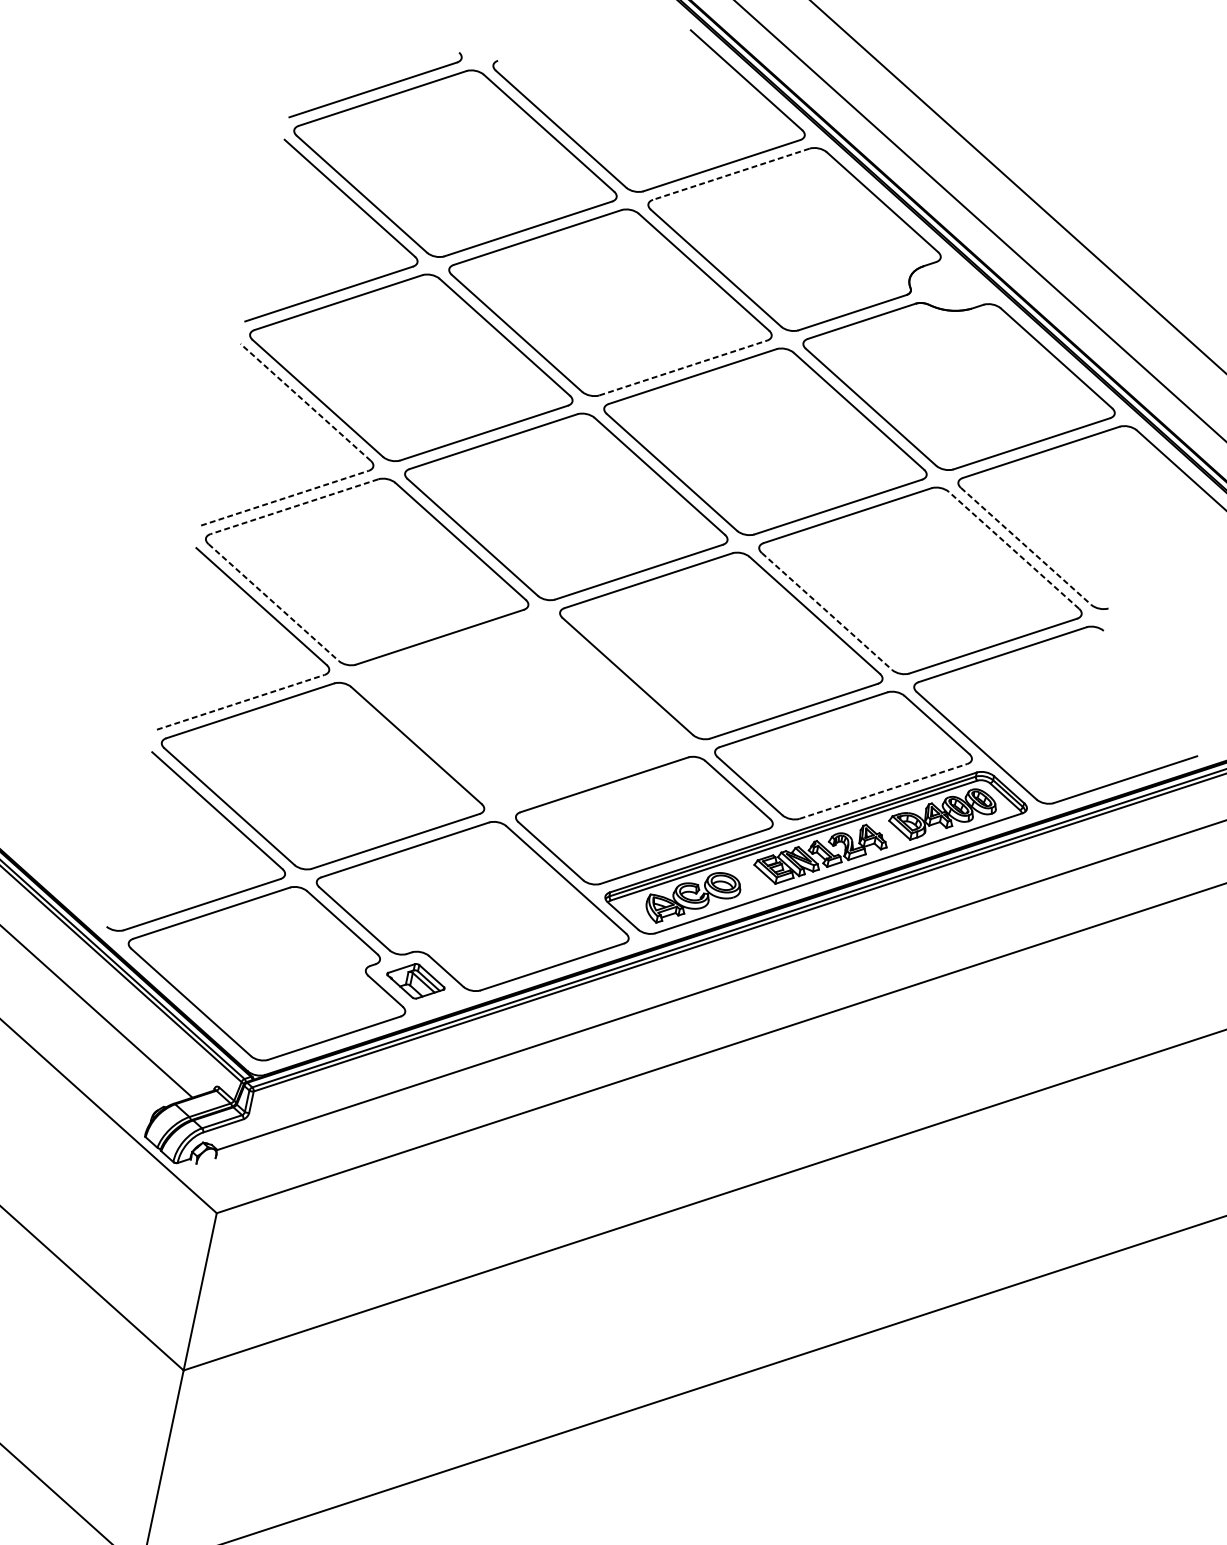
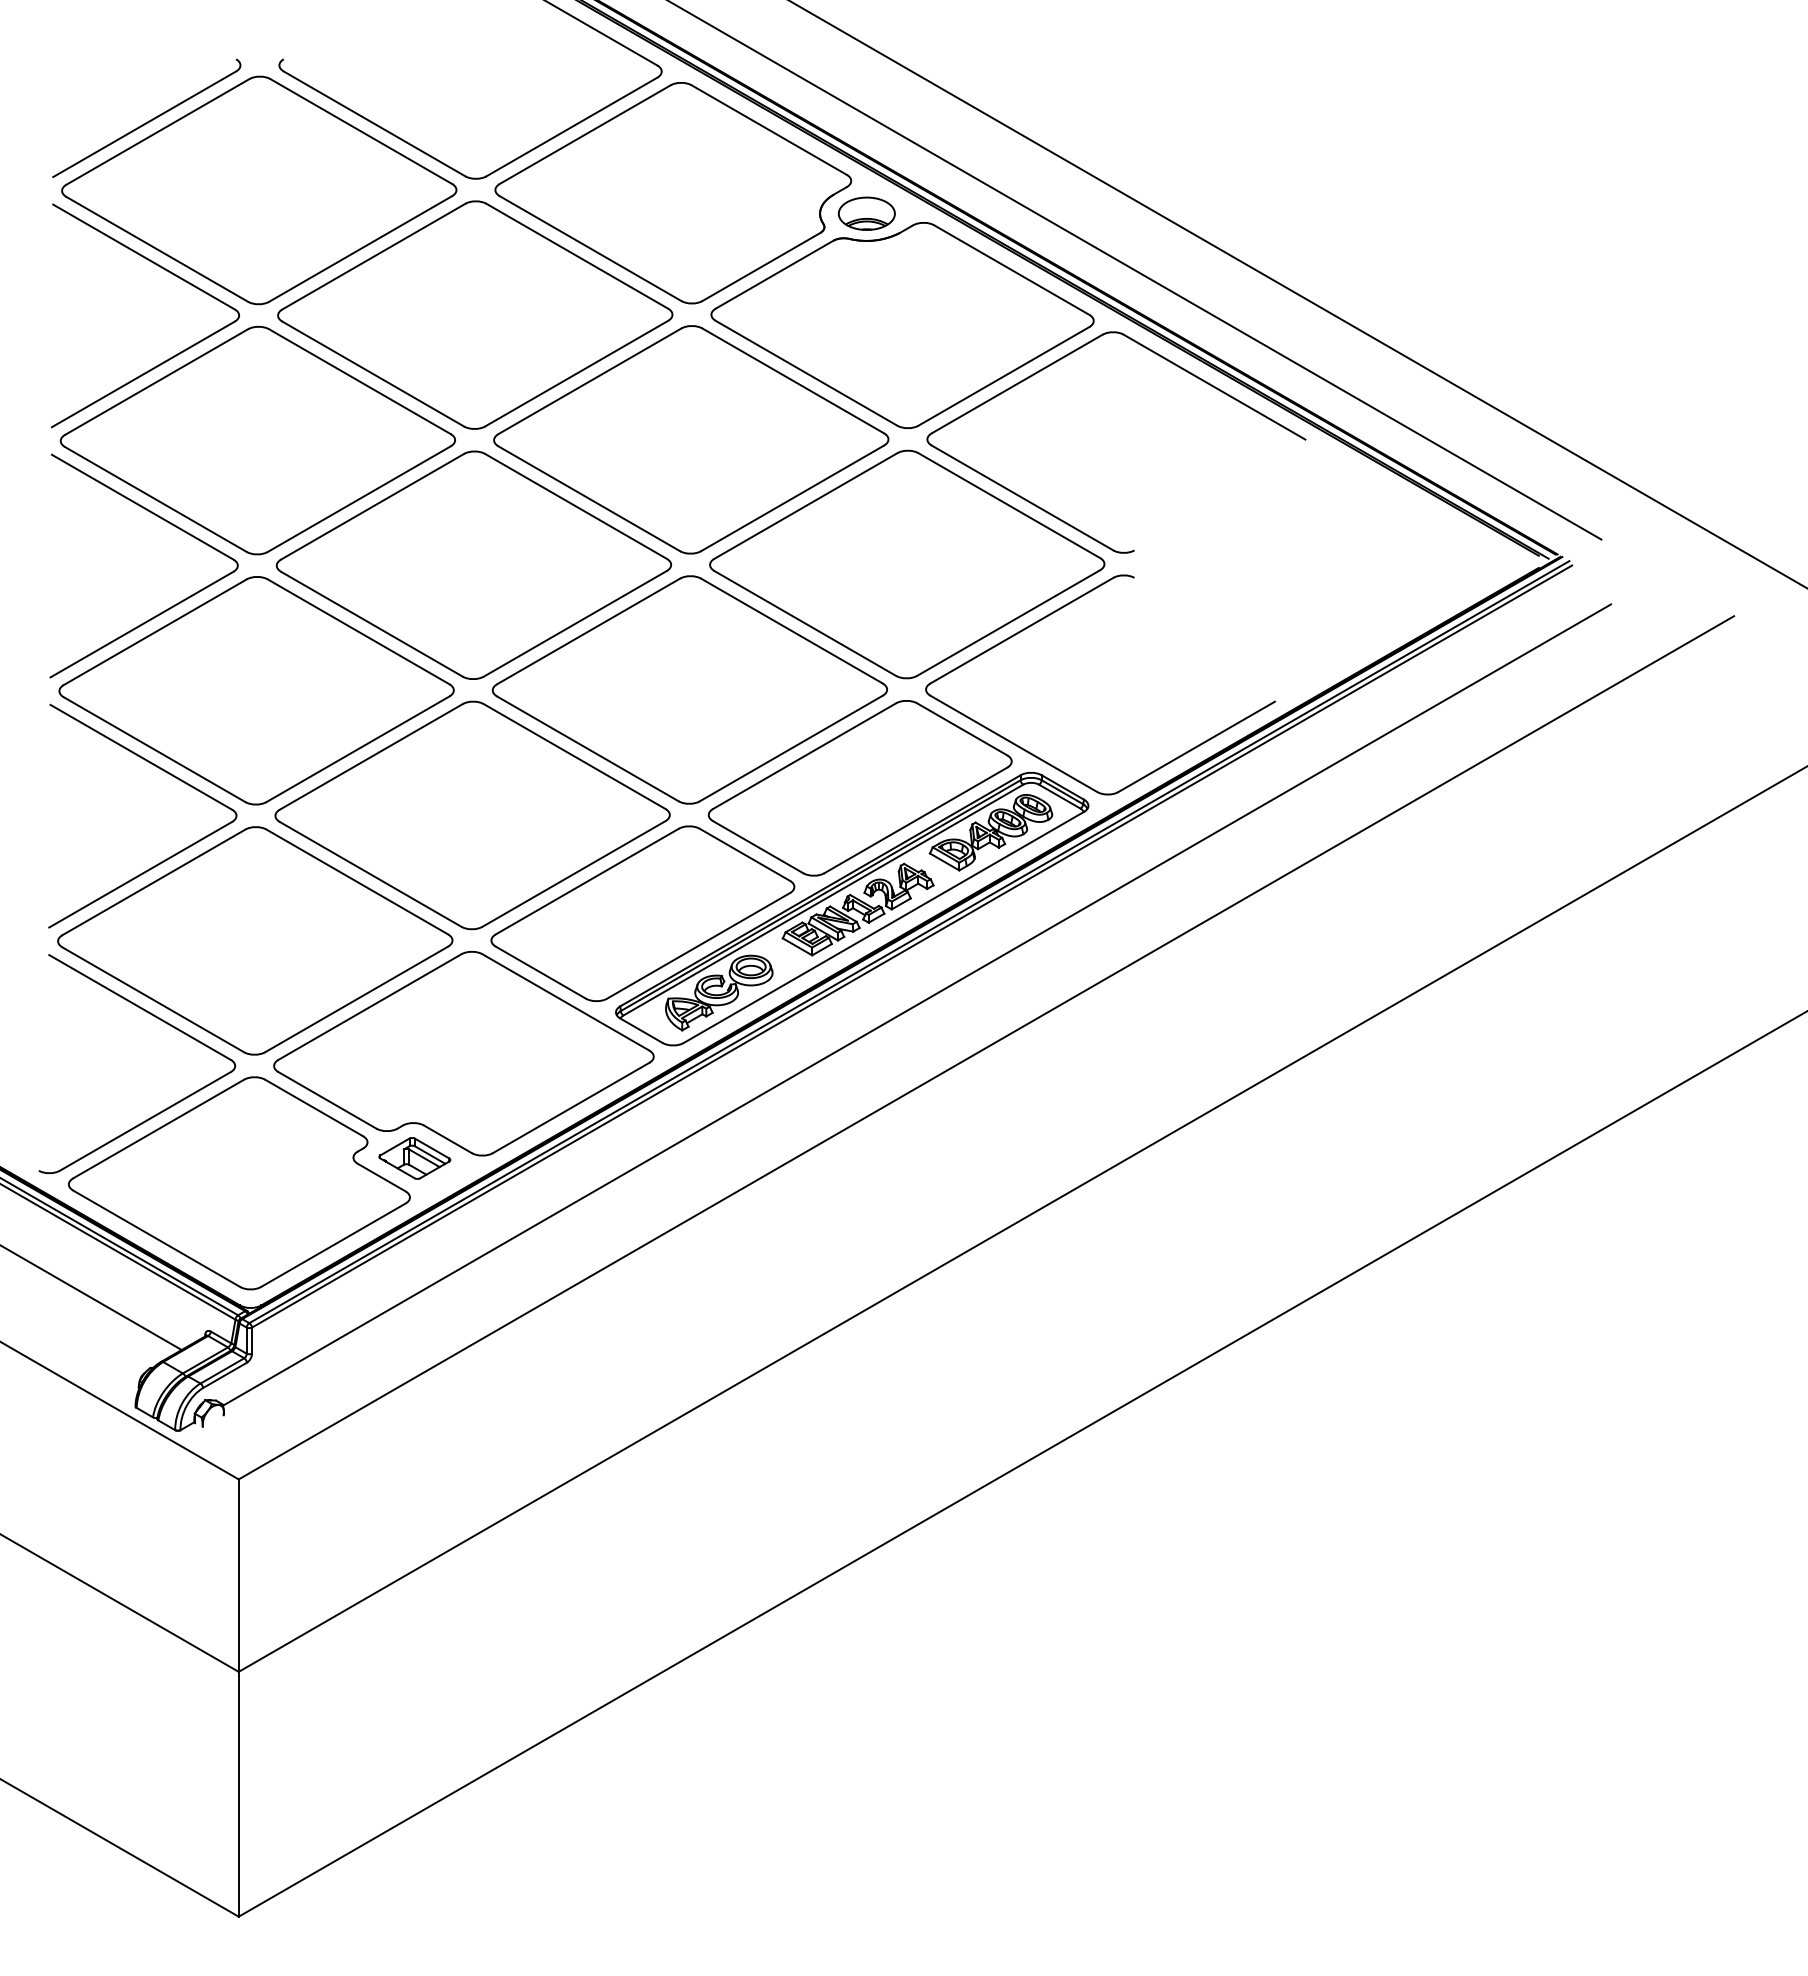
line: (731, 174) -> (585, 134), dashed -> solid
part: (947, 287) -> (866, 213), added
line: (683, 367) -> (576, 373), dashed -> solid
line: (305, 402) -> (142, 507), dashed -> solid
line: (285, 498) -> (142, 624), dashed -> solid
line: (294, 506) -> (155, 632), dashed -> solid
line: (1026, 545) -> (1022, 497), dashed -> solid
line: (1014, 550) -> (1009, 505), dashed -> solid
line: (273, 602) -> (154, 749), dashed -> solid
line: (827, 611) -> (805, 623), dashed -> solid
line: (240, 702) -> (140, 874), dashed -> solid
part: (522, 711) -> (472, 815), added
line: (883, 791) -> (915, 820), dashed -> solid

